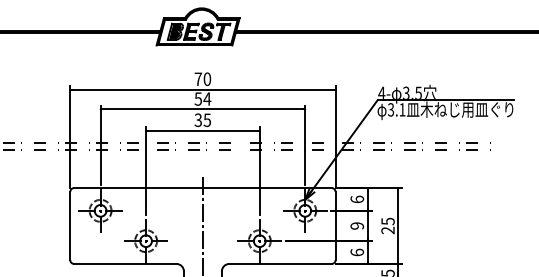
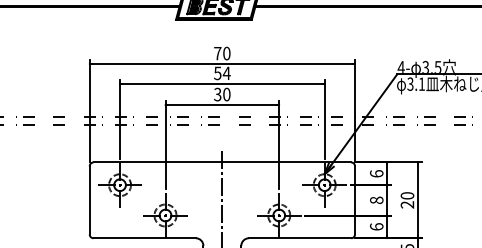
text: (207, 119) -> (226, 93), 35 -> 30
text: (387, 221) -> (406, 195), 25 -> 20
text: (357, 225) -> (376, 199), 9 -> 8

